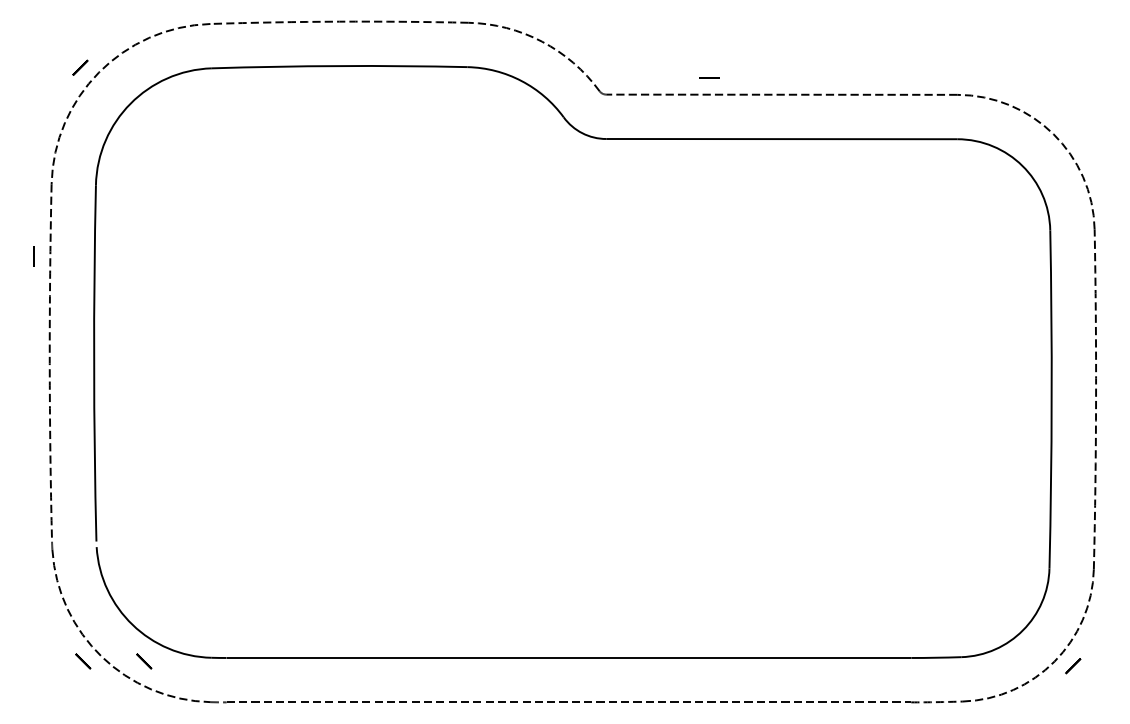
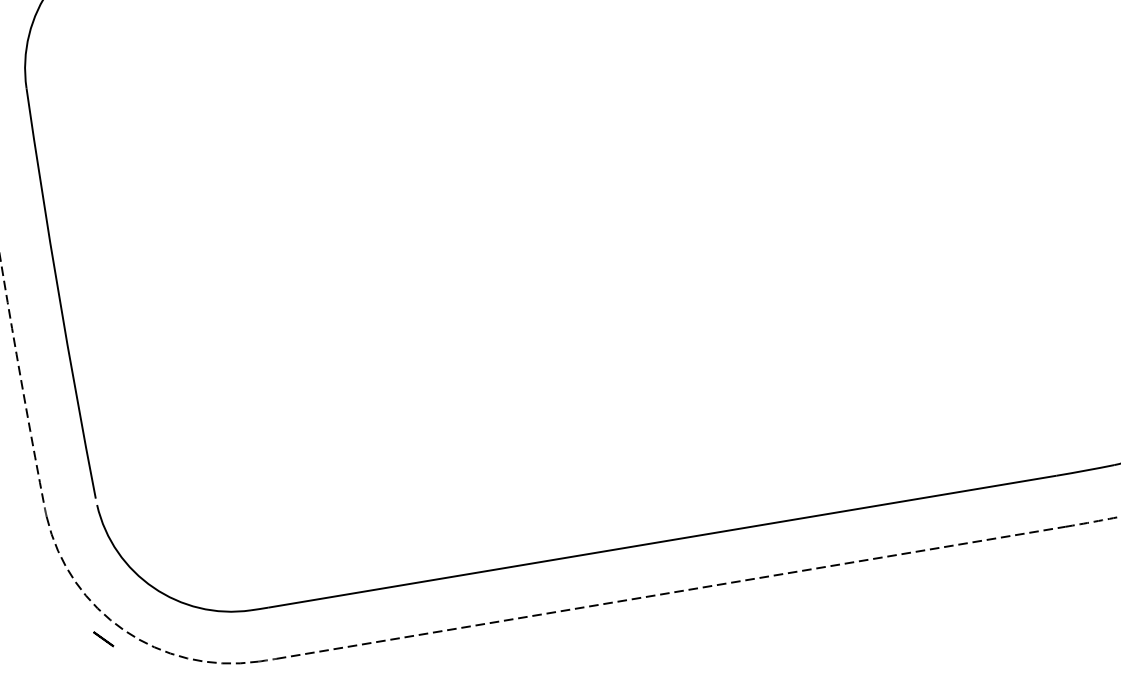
line: (144, 661) -> (174, 627), removed

